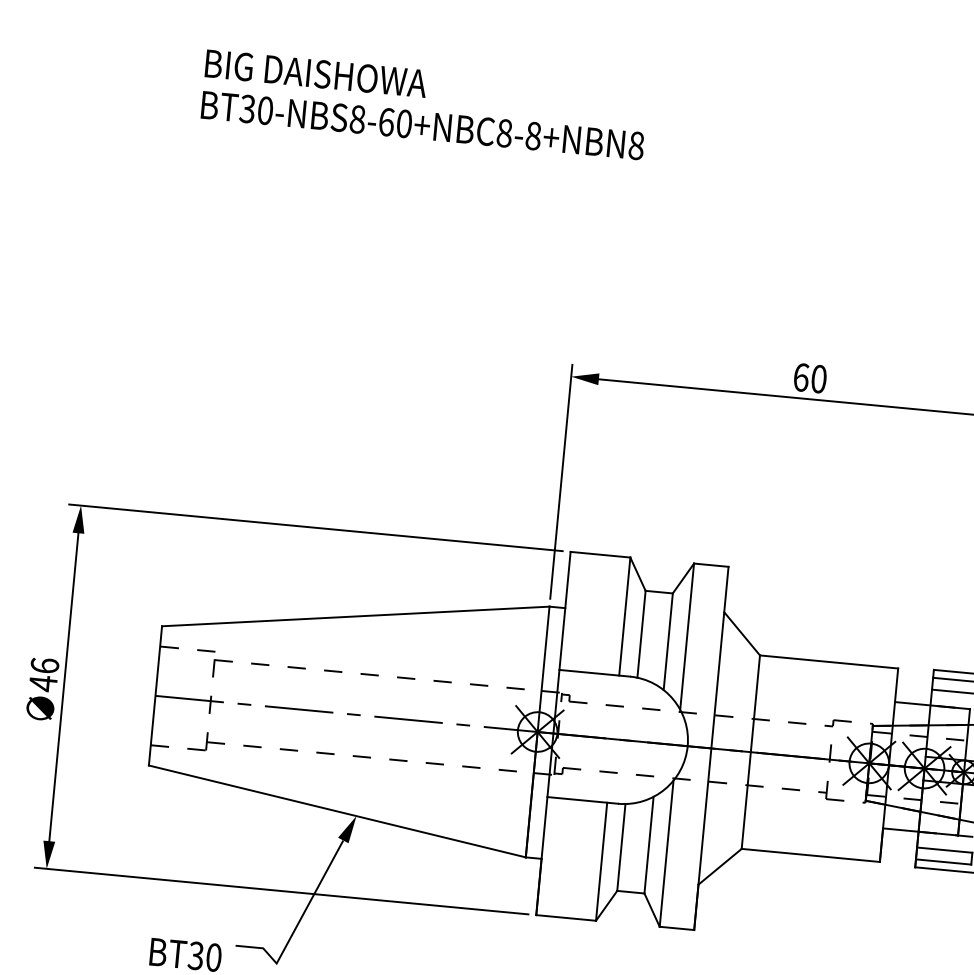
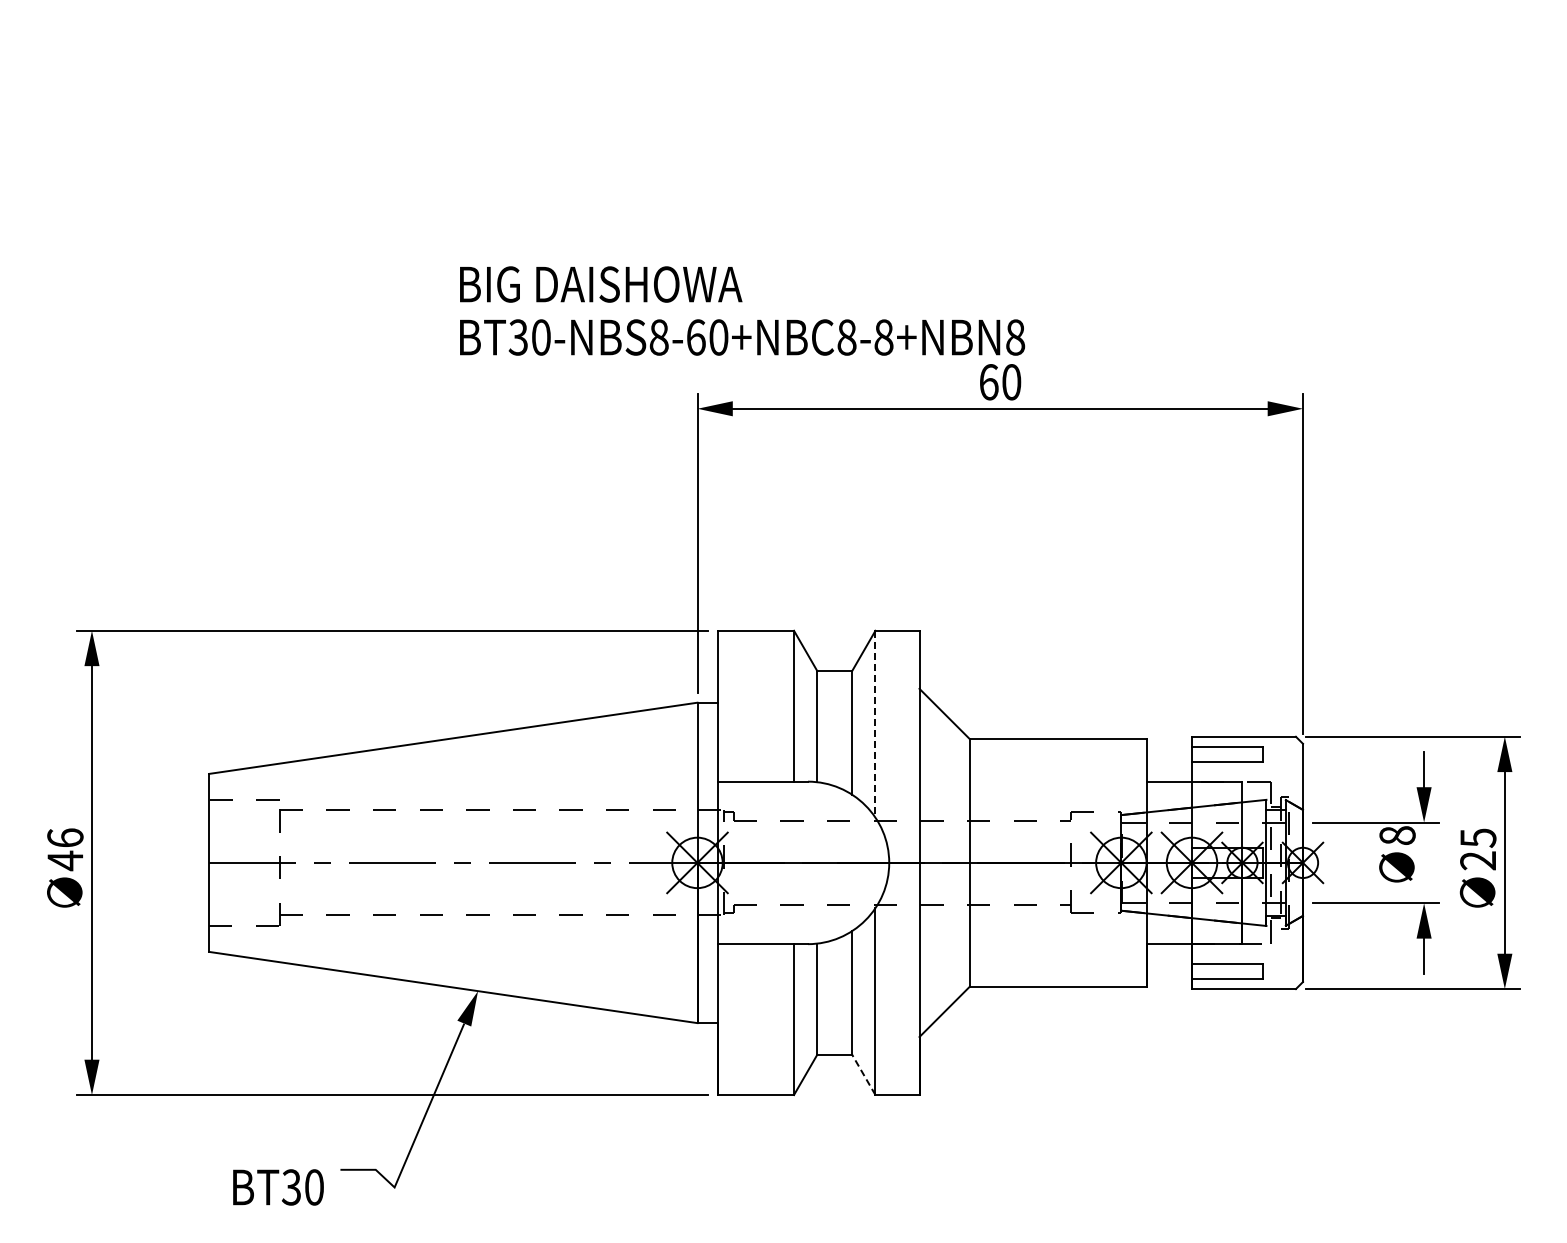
text: (424, 104) -> (742, 310), moved
line: (687, 636) -> (875, 724), solid -> dashed
line: (651, 909) -> (863, 1074), solid -> dashed

